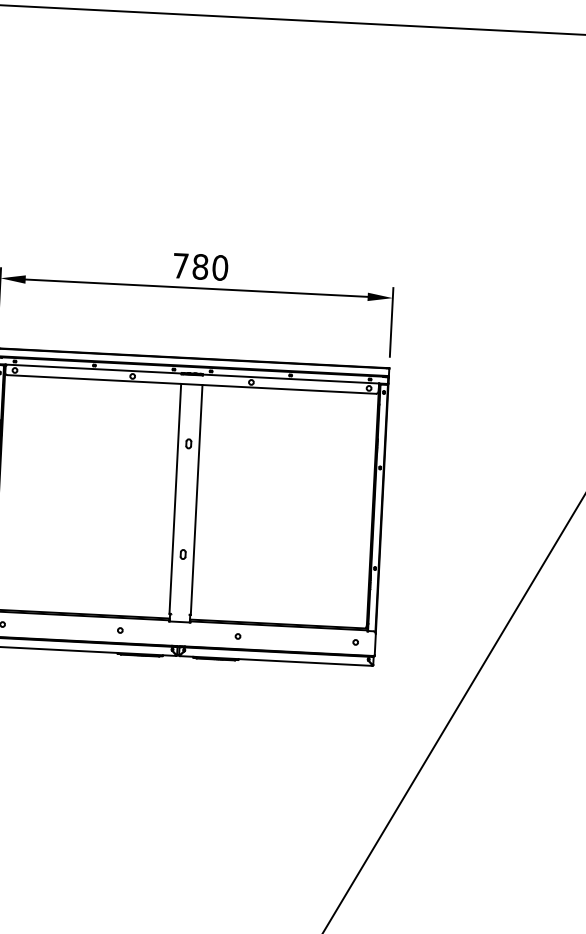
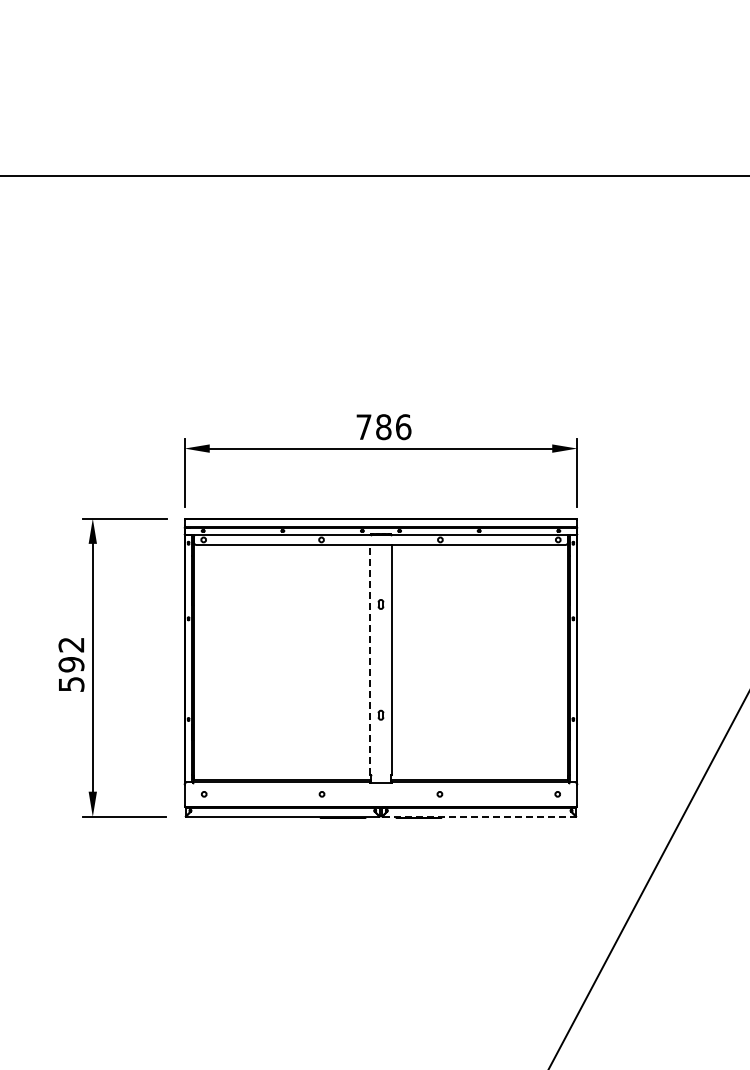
text: (220, 267) -> (403, 426), 780 -> 786
line: (175, 498) -> (370, 659), solid -> dashed
line: (276, 660) -> (479, 816), solid -> dashed

